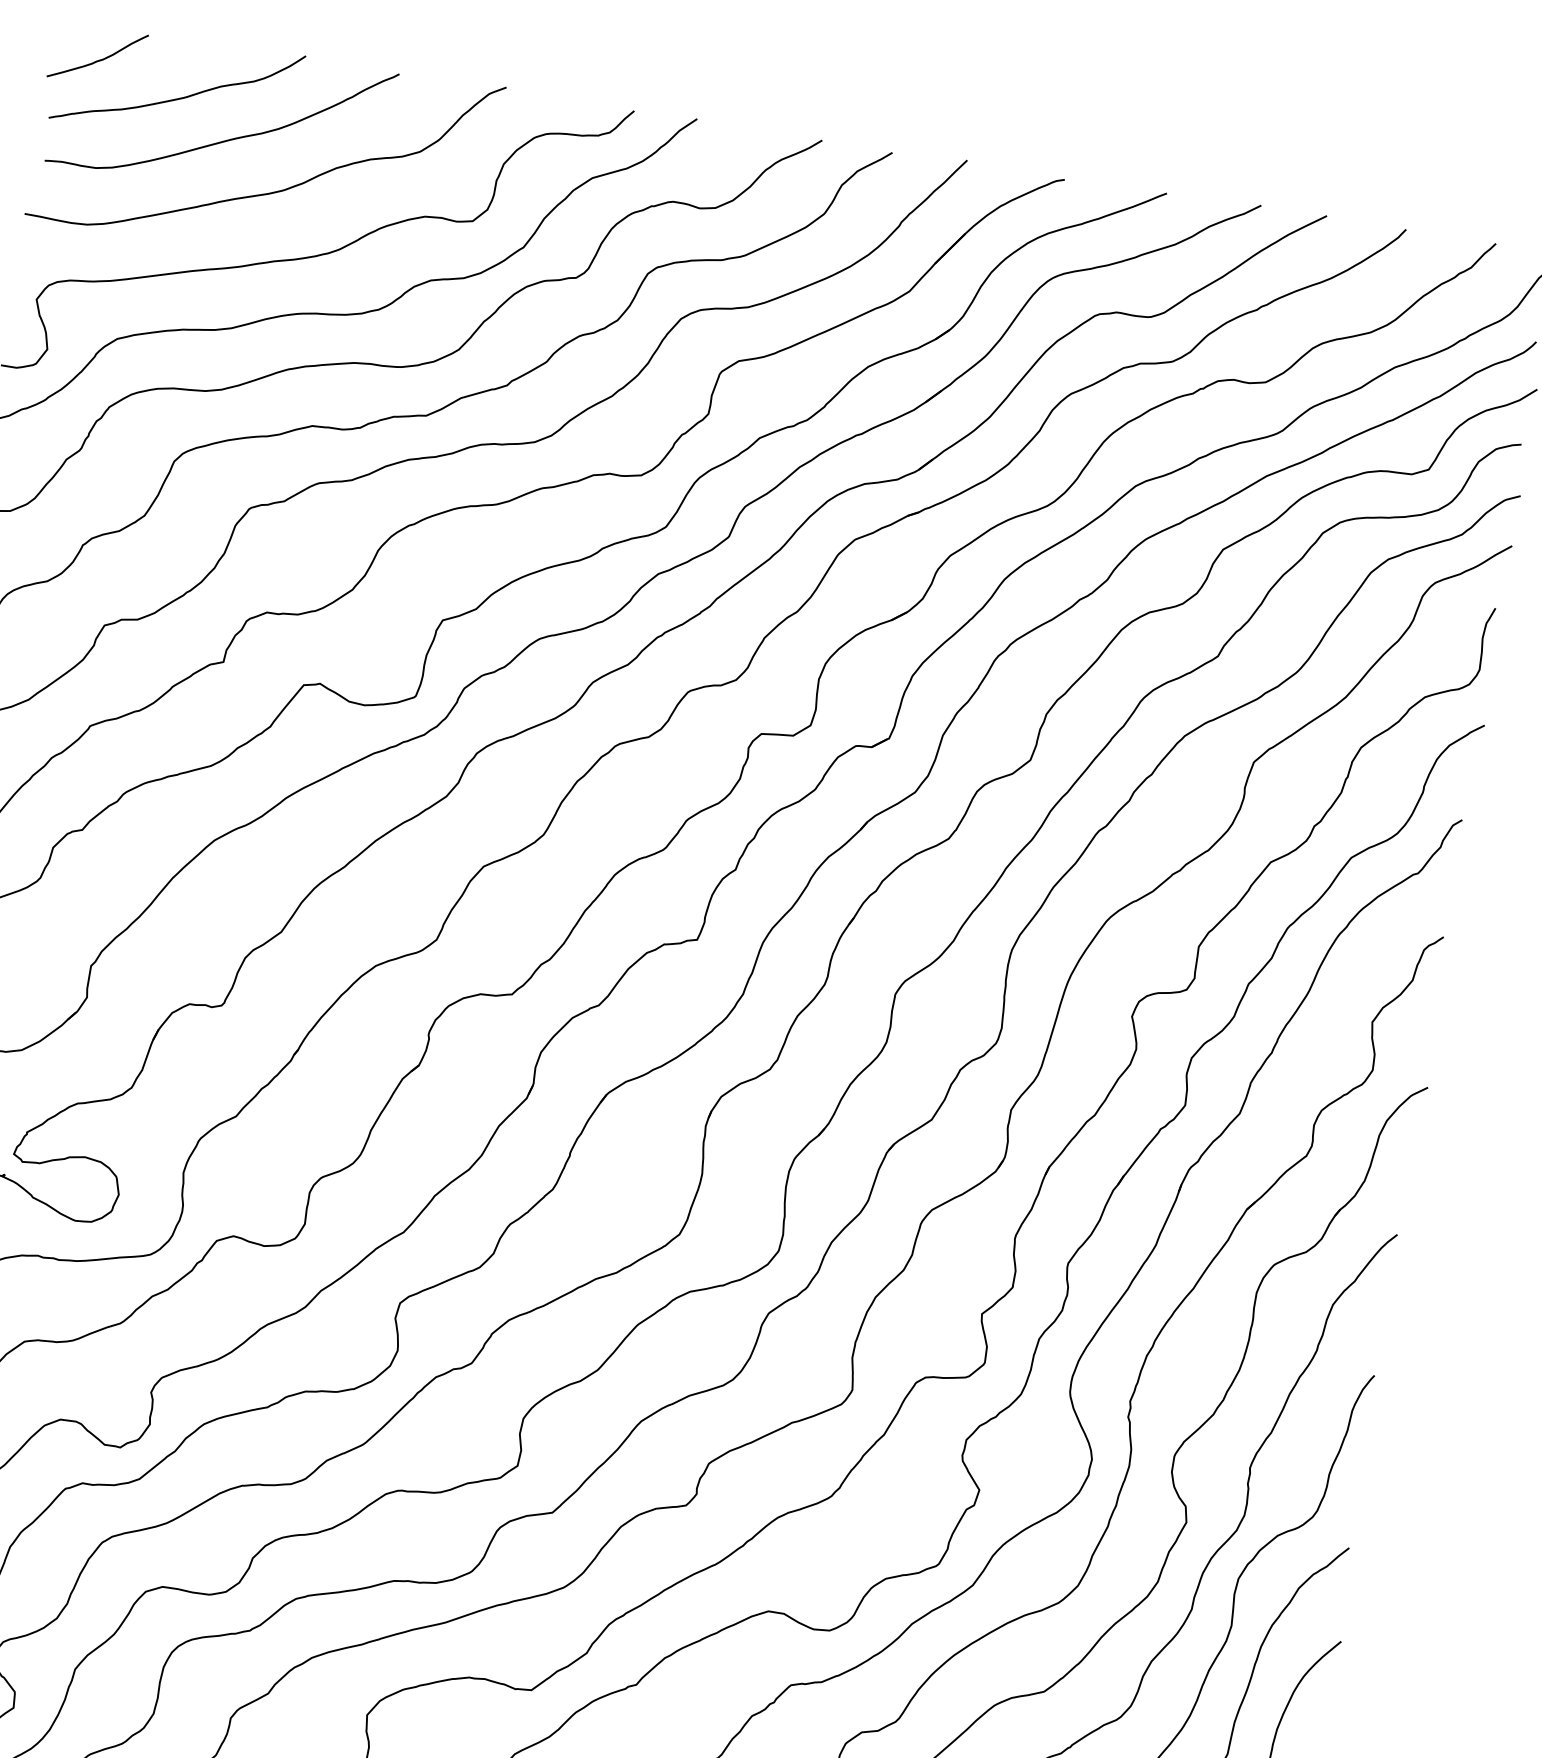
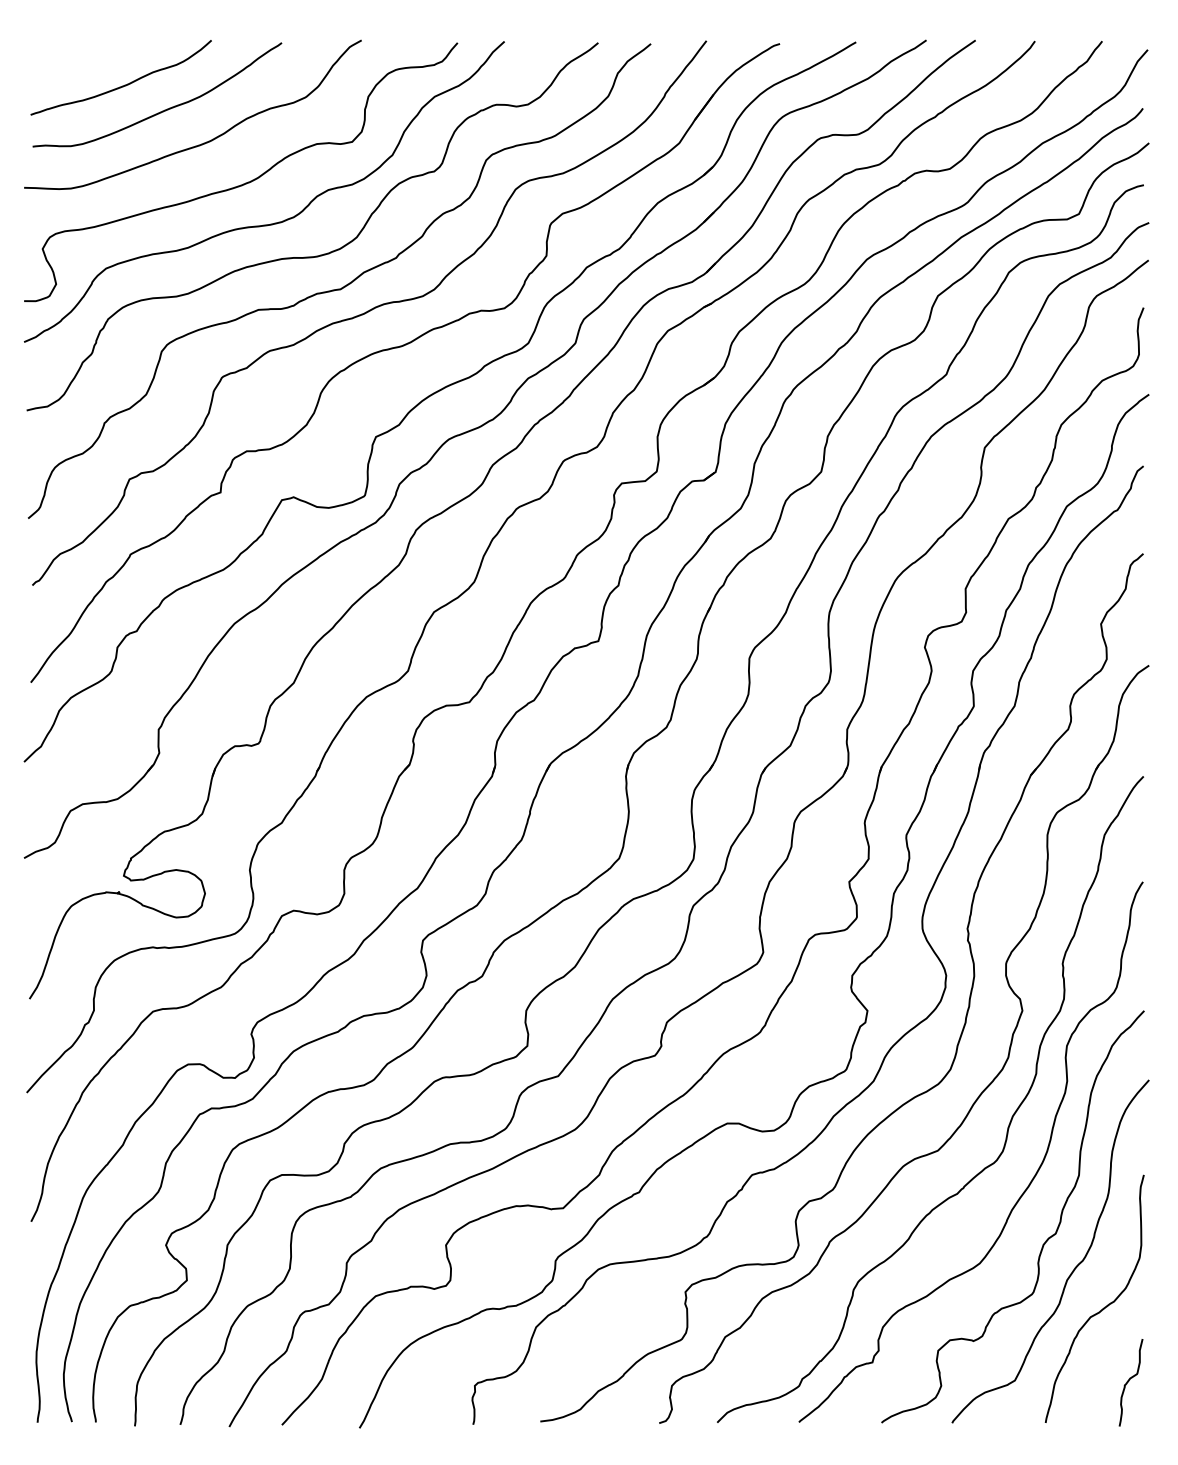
curve: (98, 59) -> (60, 66), removed

